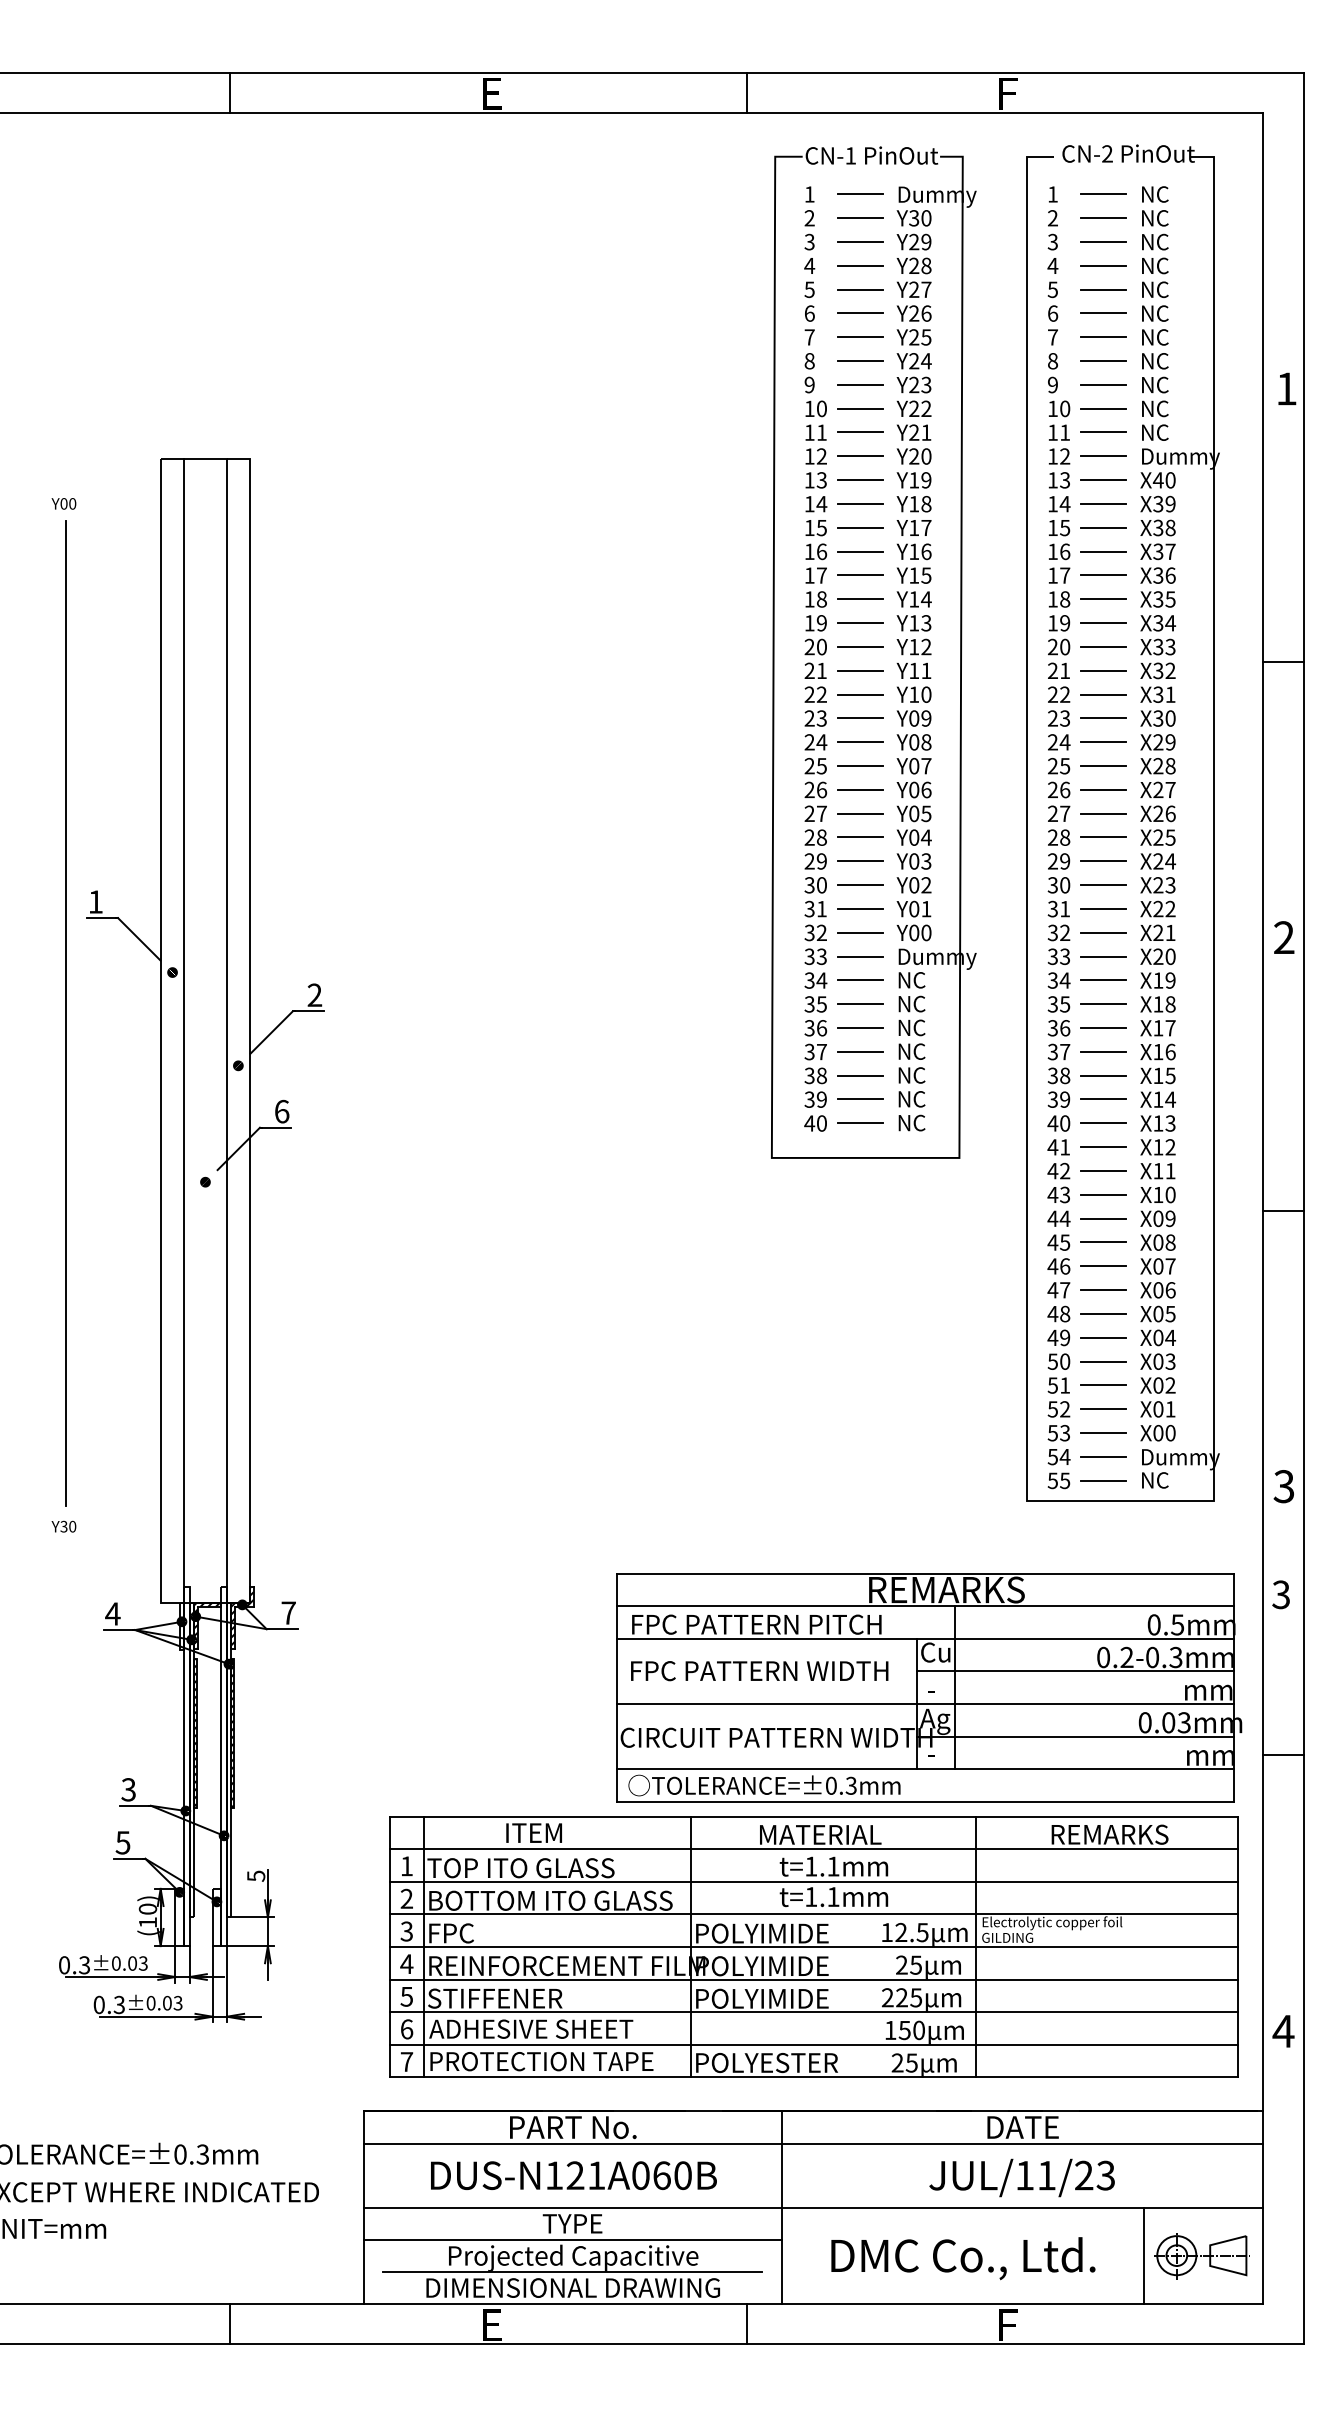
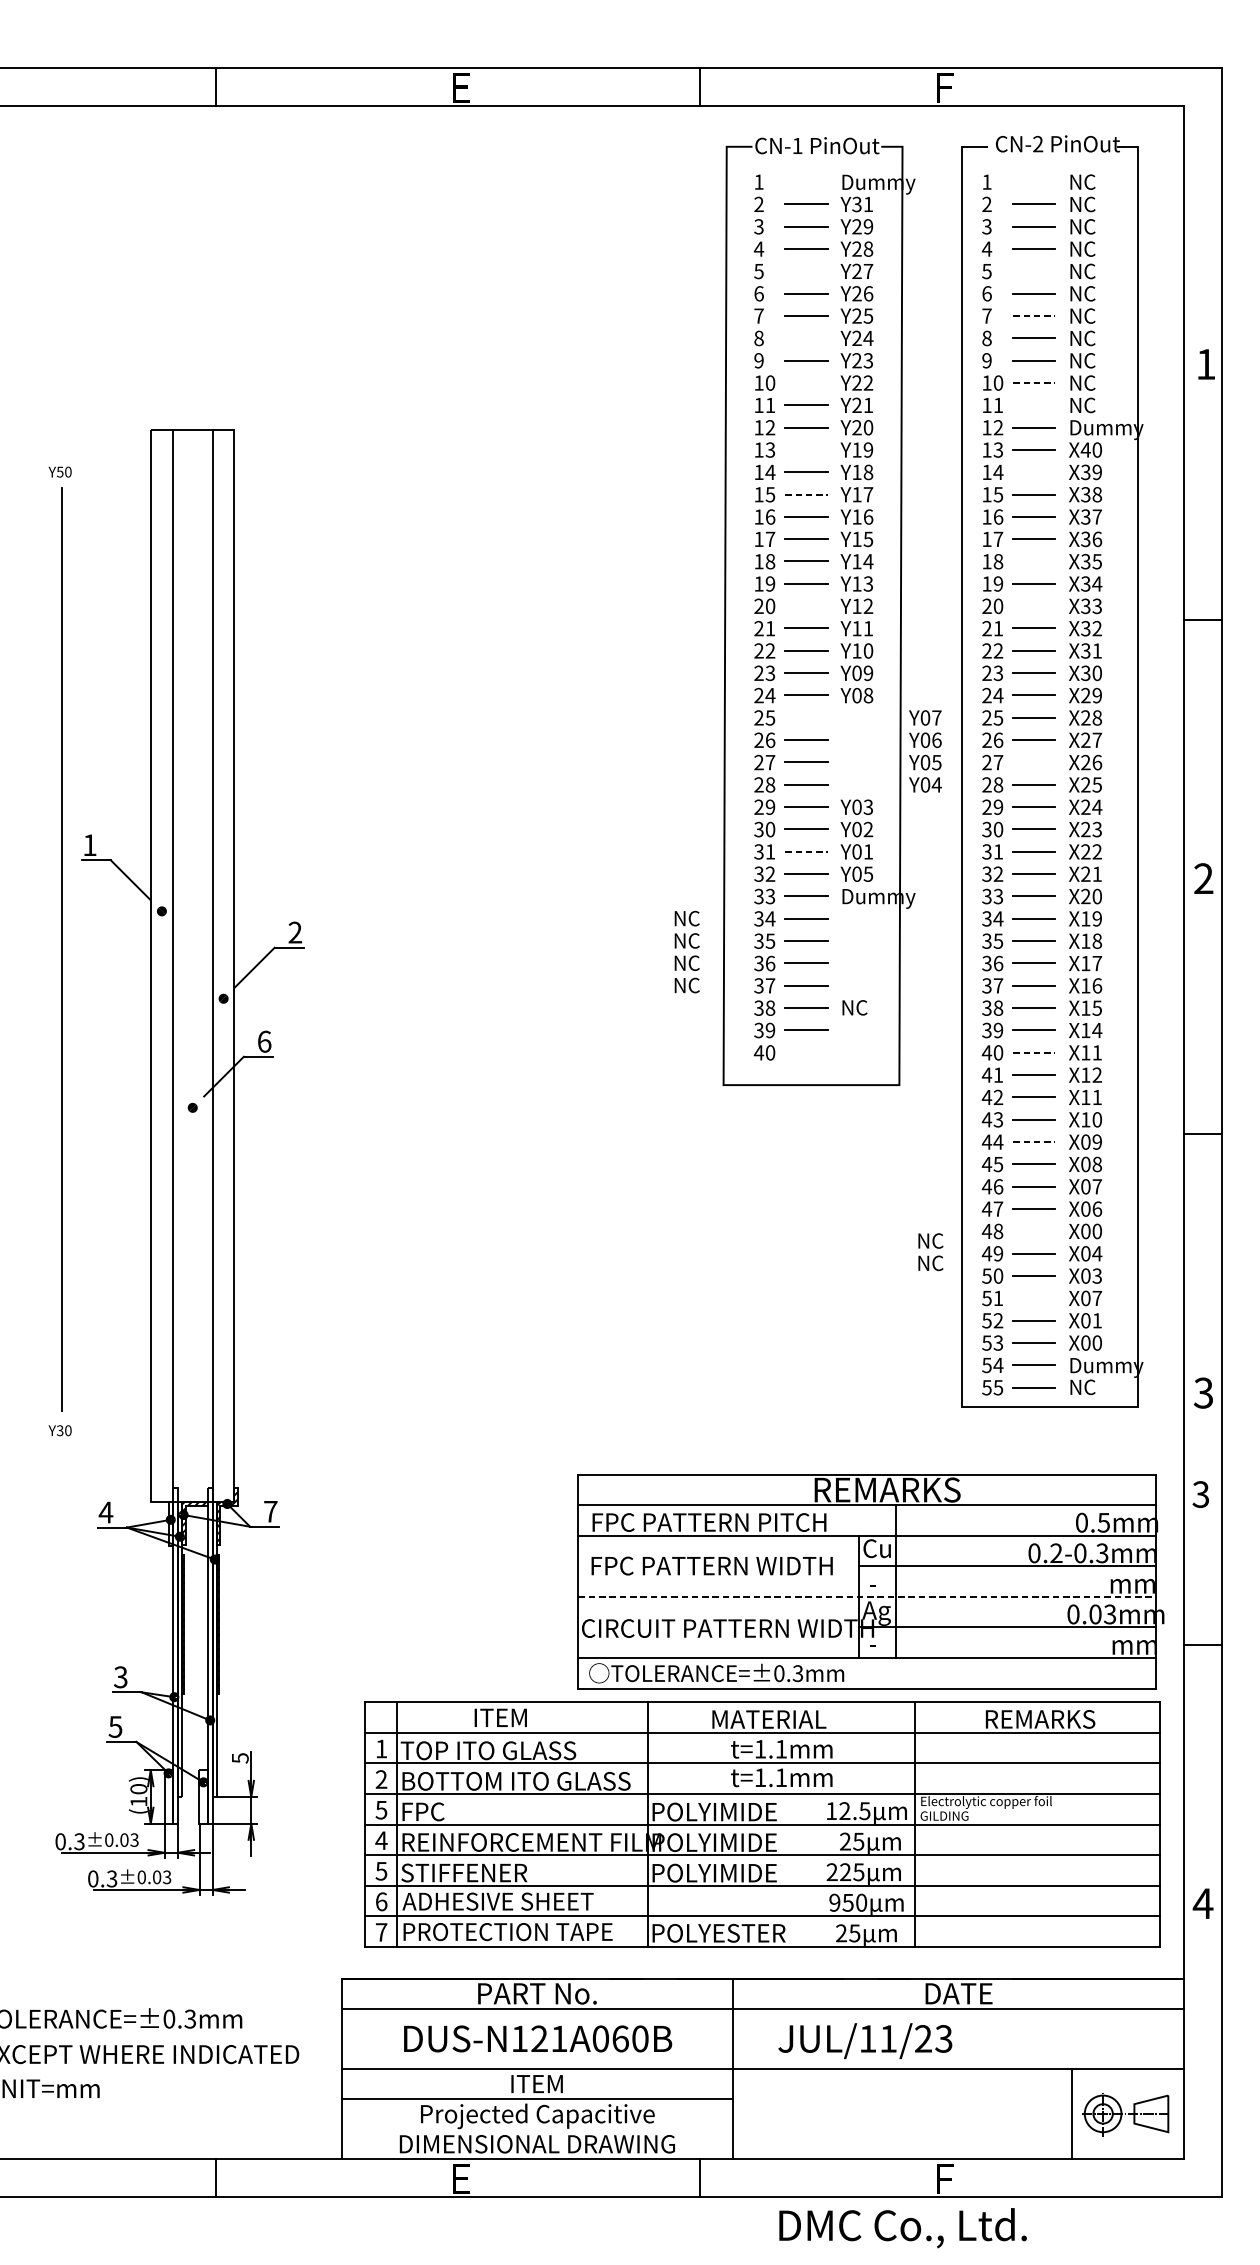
line: (859, 194) -> (805, 182), removed
line: (1102, 194) -> (1033, 182), removed
text: (926, 218) -> (868, 204), Y30 -> Y31
line: (859, 289) -> (805, 271), removed
line: (1102, 289) -> (1033, 271), removed
line: (1103, 337) -> (1034, 316), solid -> dashed
line: (859, 361) -> (805, 338), removed
line: (859, 408) -> (805, 382), removed
line: (1103, 408) -> (1034, 382), solid -> dashed
line: (1103, 431) -> (1034, 404), removed
line: (859, 480) -> (805, 450), removed
text: (63, 503) -> (59, 471), Y00 -> Y50
line: (1102, 503) -> (1033, 471), removed
line: (860, 527) -> (806, 494), solid -> dashed
line: (1102, 599) -> (1033, 561), removed
line: (859, 646) -> (805, 605), removed
line: (1102, 646) -> (1033, 605), removed
line: (859, 765) -> (805, 717), removed
text: (913, 801) -> (924, 751), moved
line: (1102, 813) -> (1033, 762), removed
line: (860, 908) -> (806, 851), solid -> dashed
text: (926, 932) -> (868, 873), Y00 -> Y05
text: (911, 1015) -> (686, 951), moved
text: (911, 1111) -> (930, 1252), moved
line: (859, 1123) -> (805, 1052), removed
line: (1103, 1123) -> (1034, 1052), solid -> dashed
text: (1170, 1123) -> (1097, 1052), X13 -> X11
line: (1103, 1218) -> (1034, 1141), solid -> dashed
line: (1102, 1313) -> (1033, 1230), removed
text: (1170, 1313) -> (1097, 1230), X05 -> X00
line: (1102, 1385) -> (1033, 1298), removed
text: (1170, 1385) -> (1097, 1298), X02 -> X07
line: (925, 1703) -> (867, 1596), solid -> dashed
text: (406, 1930) -> (381, 1809), 3 -> 5
text: (890, 2030) -> (834, 1902), 150 -> 950
text: (1021, 2177) -> (864, 2040), moved
text: (572, 2223) -> (536, 2083), TYPE -> ITEM
text: (963, 2258) -> (903, 2228), moved
line: (572, 2272) -> (536, 2129), removed

